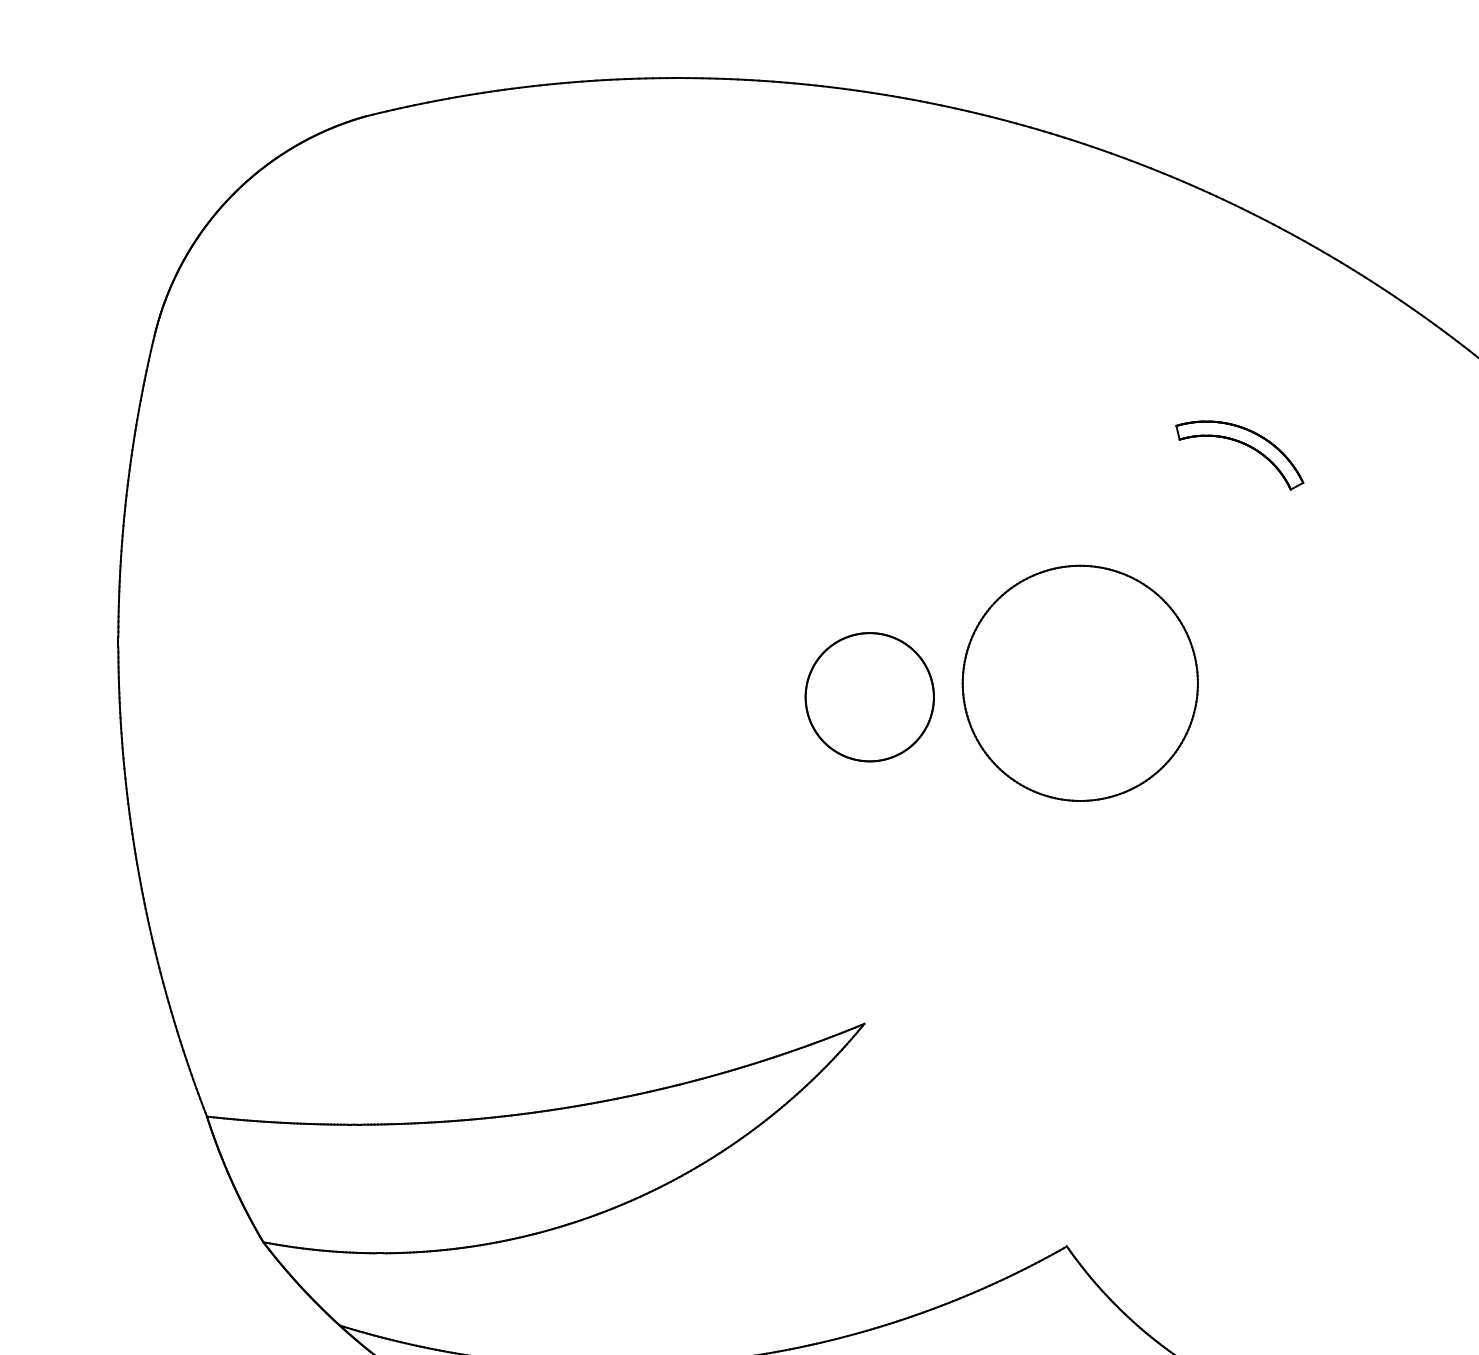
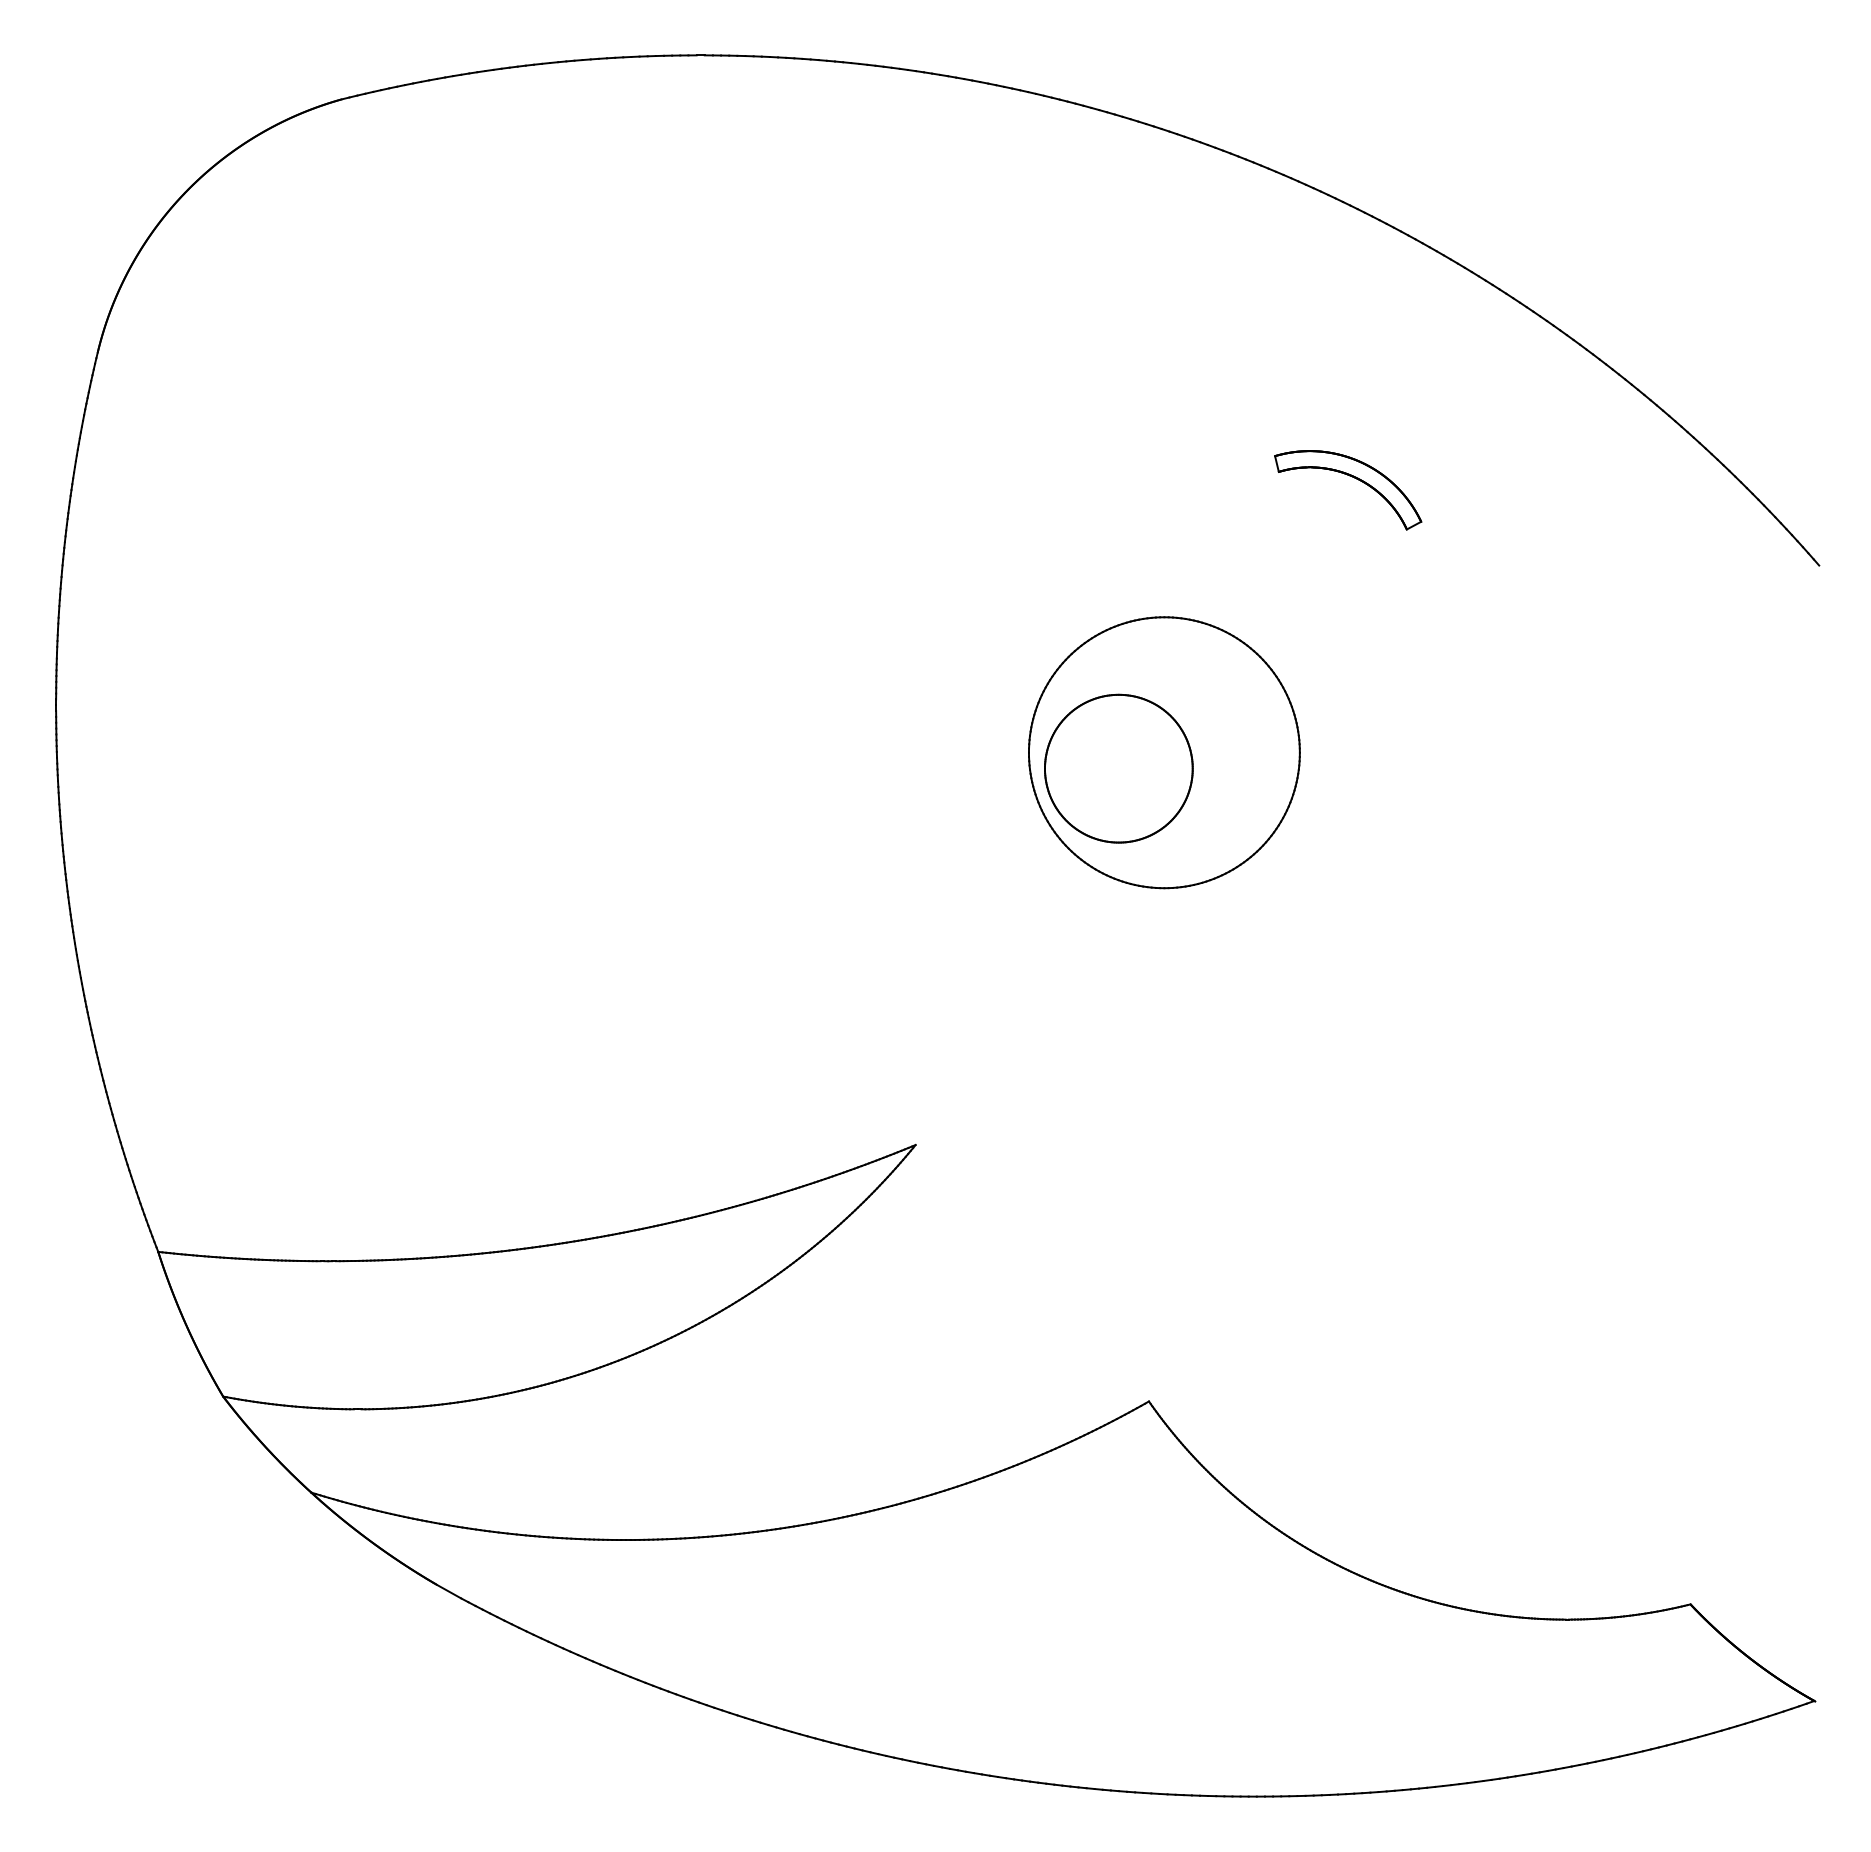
part: (869, 697) -> (1118, 768), moved

